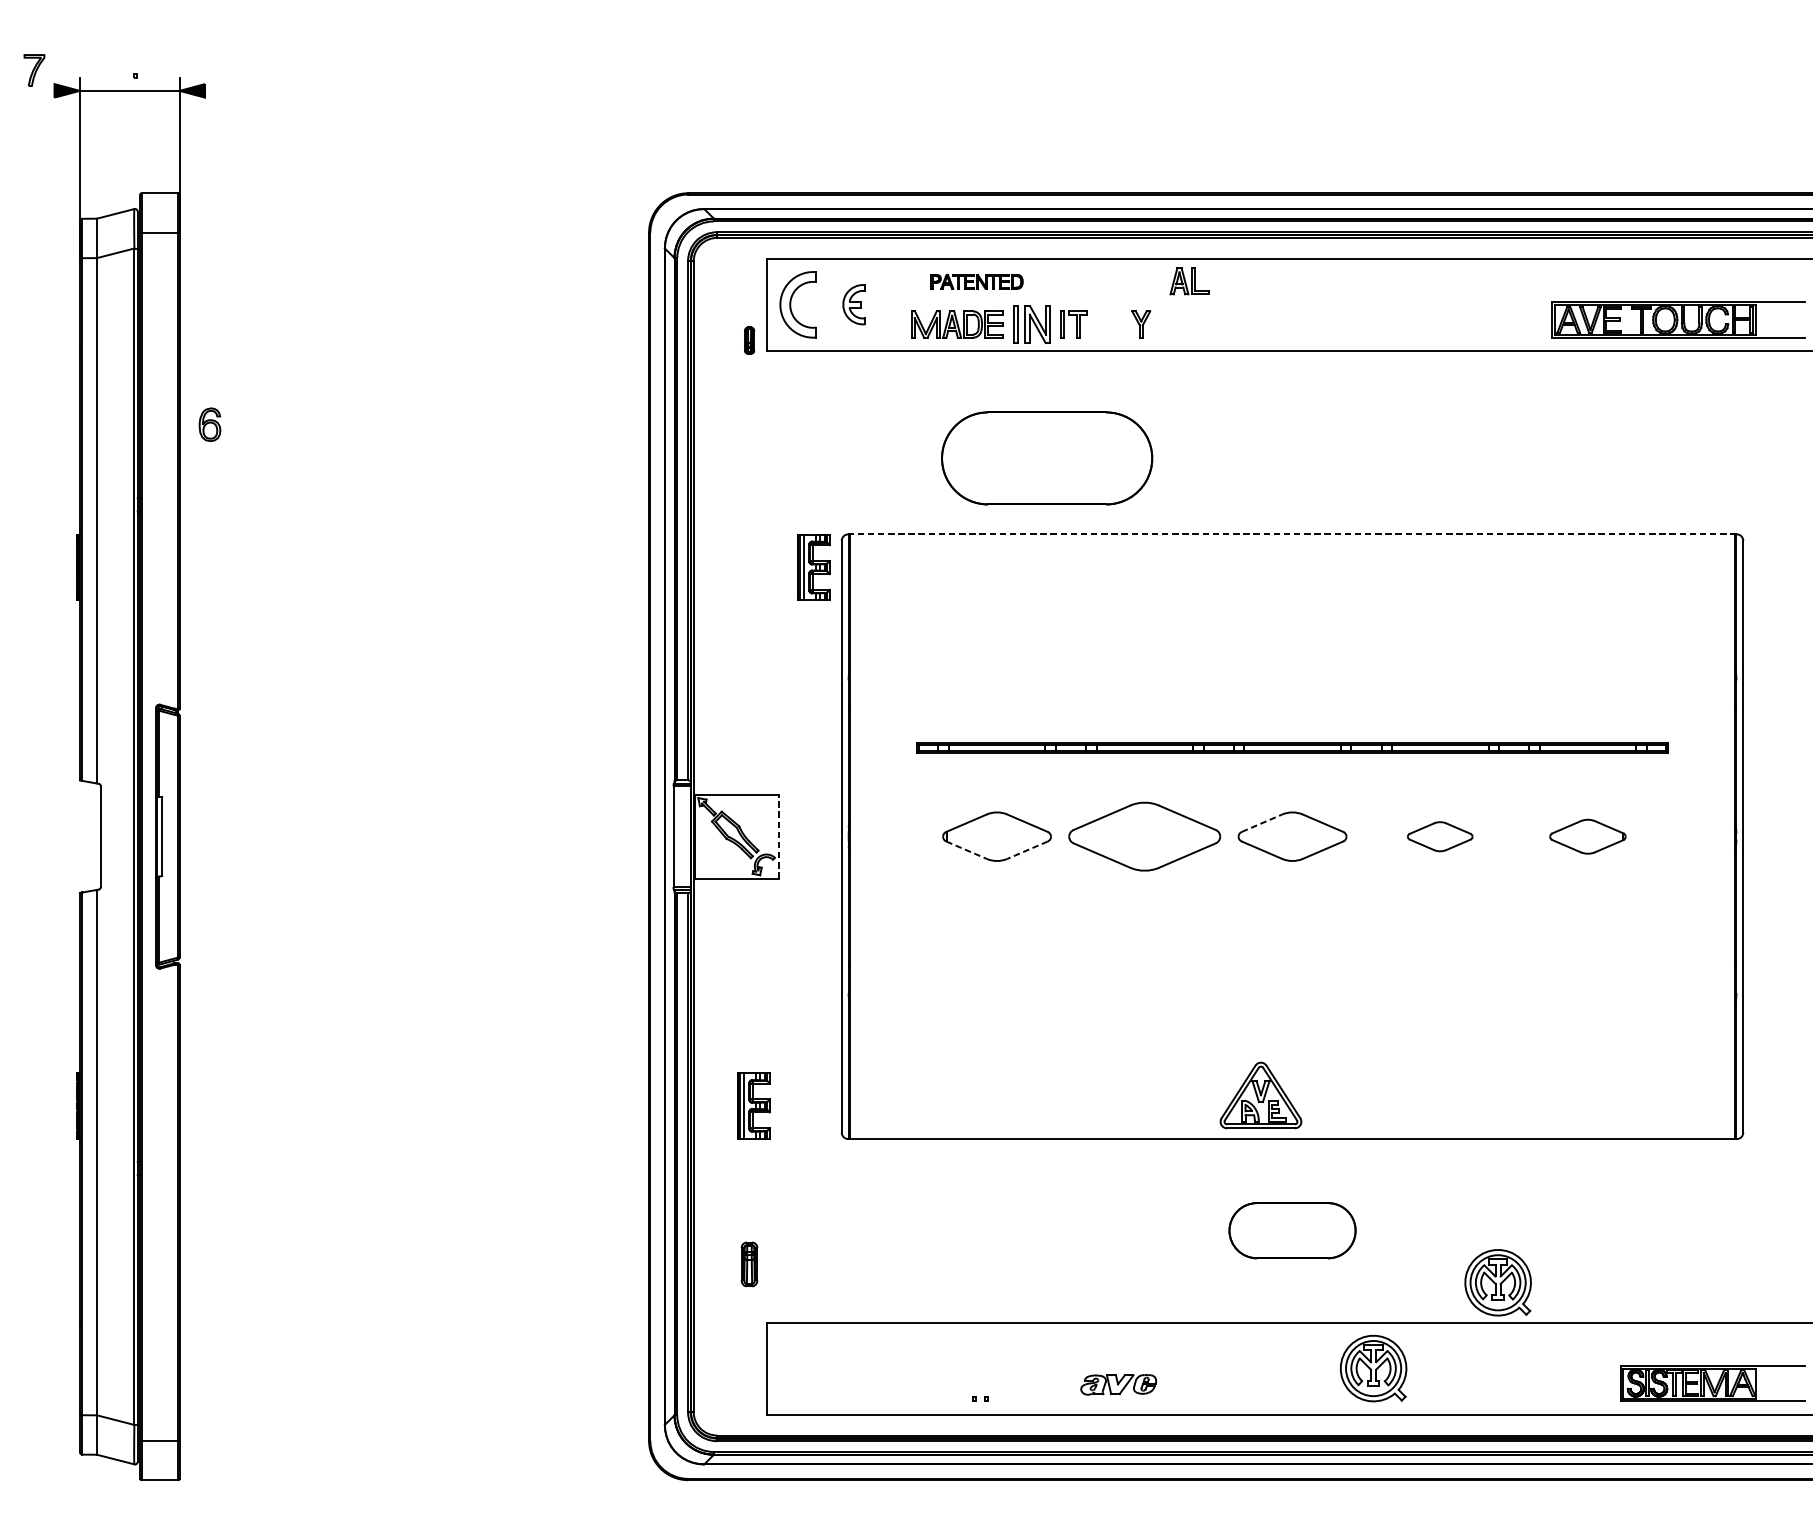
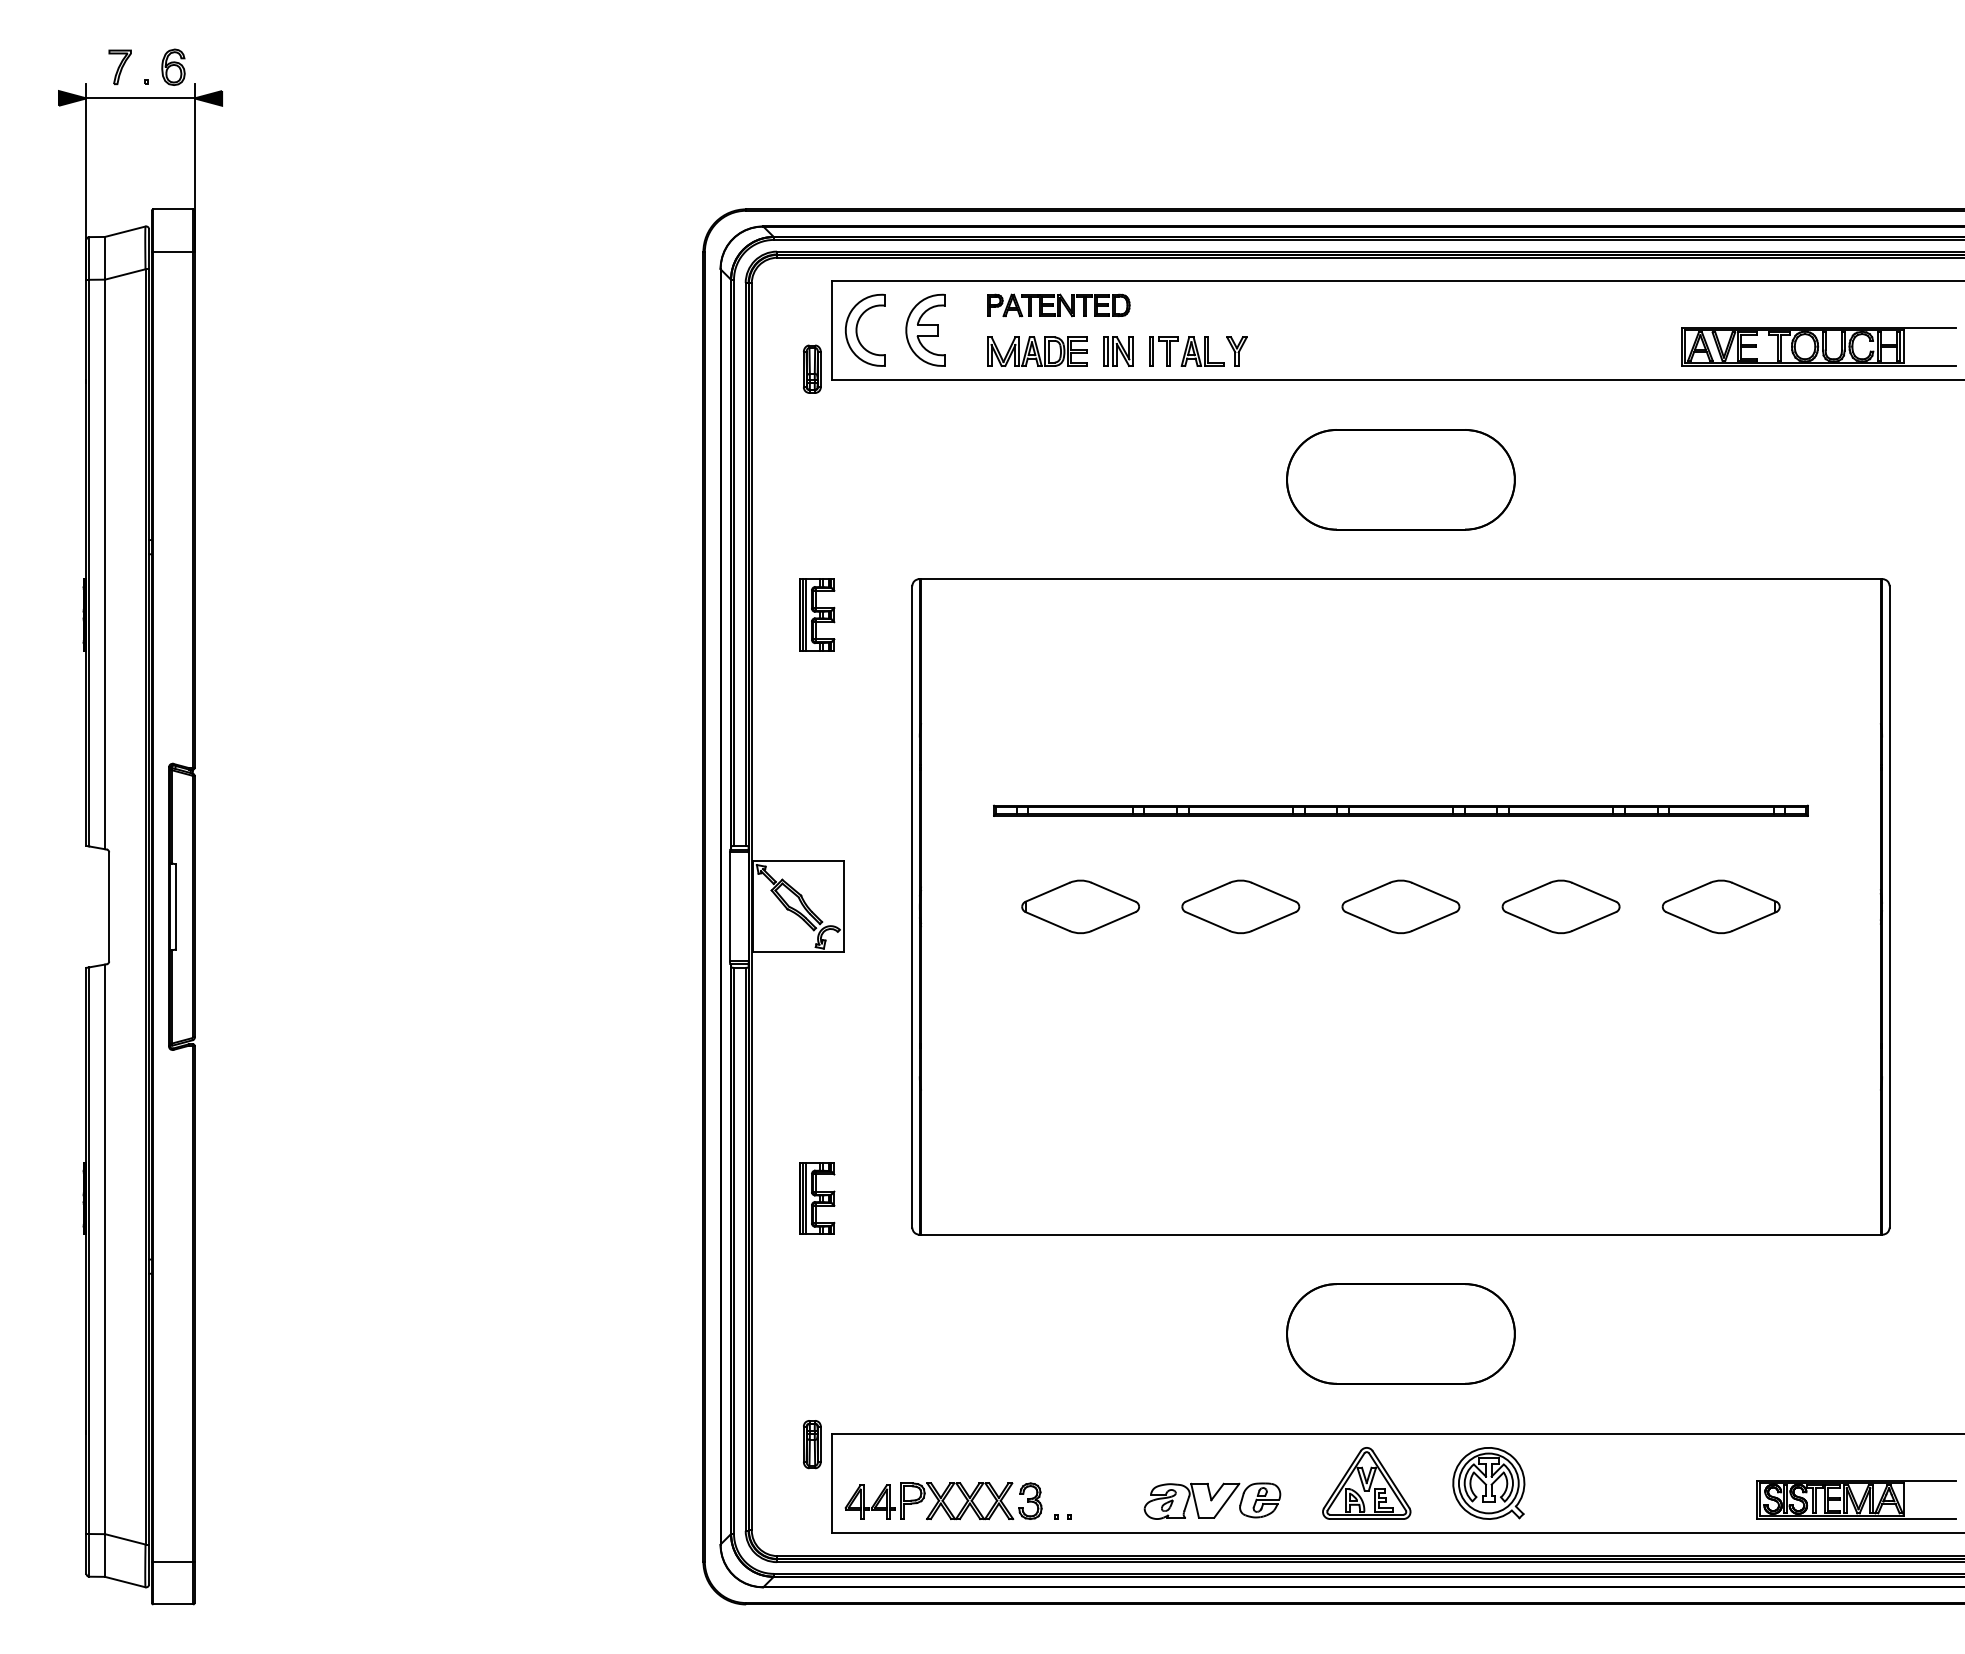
part: (33, 70) -> (119, 67), moved
part: (1189, 280) -> (1202, 351), moved
part: (976, 281) -> (1058, 305), size x1.43
part: (853, 304) -> (925, 329), size x1.67
part: (1031, 324) -> (1118, 351), size x0.71
part: (749, 340) -> (812, 368), size x1.67
part: (210, 423) -> (173, 66), moved
part: (1046, 458) -> (1400, 479), moved
line: (1292, 534) -> (1400, 579), dashed -> solid
part: (814, 566) -> (817, 614), moved
line: (1261, 823) -> (1367, 892), dashed -> solid
line: (779, 836) -> (844, 906), dashed -> solid
part: (1144, 836) -> (1240, 906), size x0.71
part: (1439, 836) -> (1560, 906), size x1.67
part: (1587, 836) -> (1720, 906), size x1.43
line: (966, 850) -> (1047, 921), dashed -> solid
line: (1027, 850) -> (1113, 921), dashed -> solid
part: (1260, 1095) -> (1366, 1483), moved
part: (1292, 1230) -> (1400, 1333), size x1.67
part: (749, 1264) -> (812, 1444), moved
part: (1497, 1282) -> (1623, 1390), removed
part: (1118, 1384) -> (1212, 1500), size x1.67
part: (870, 1385) -> (943, 1501), added

